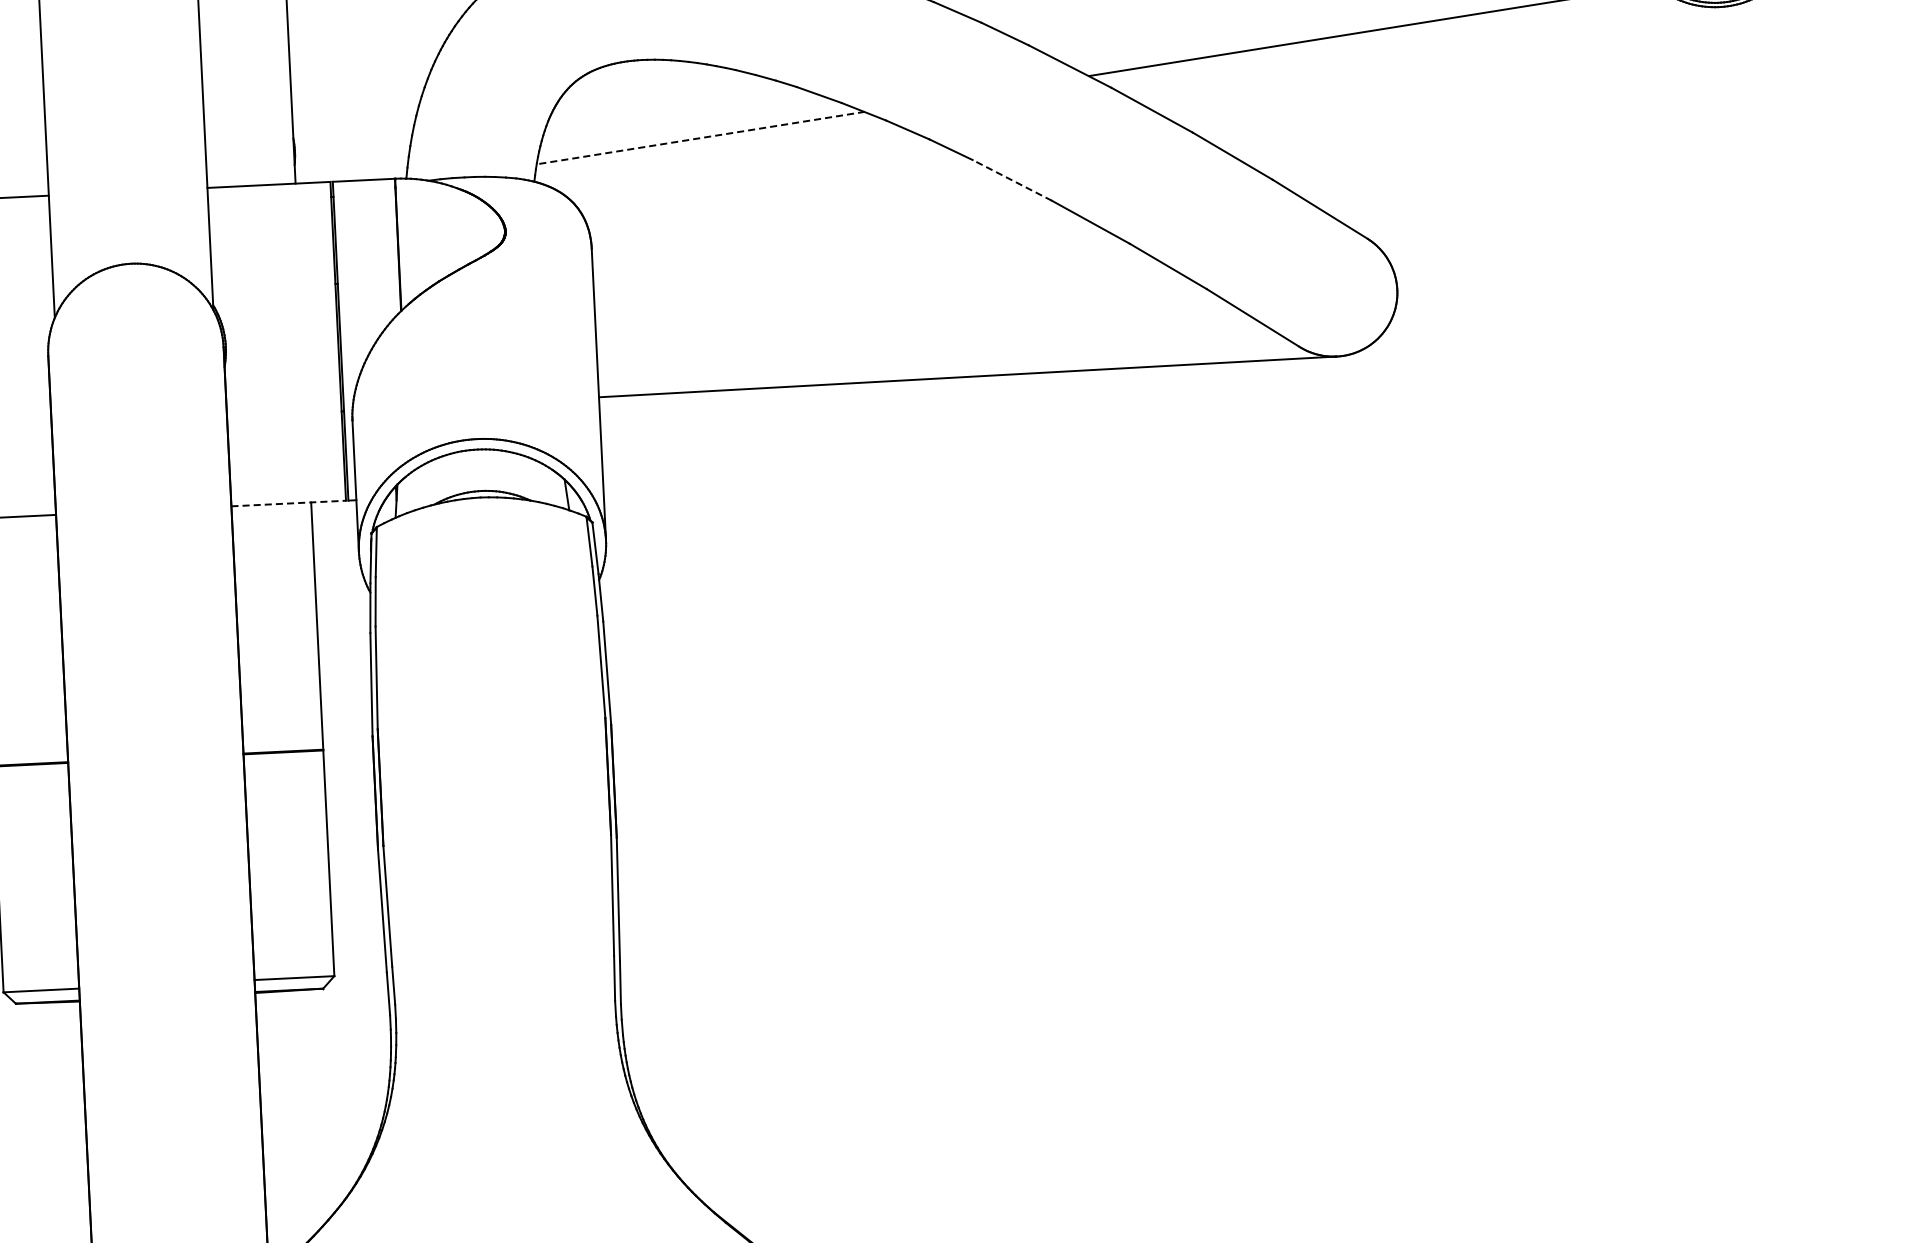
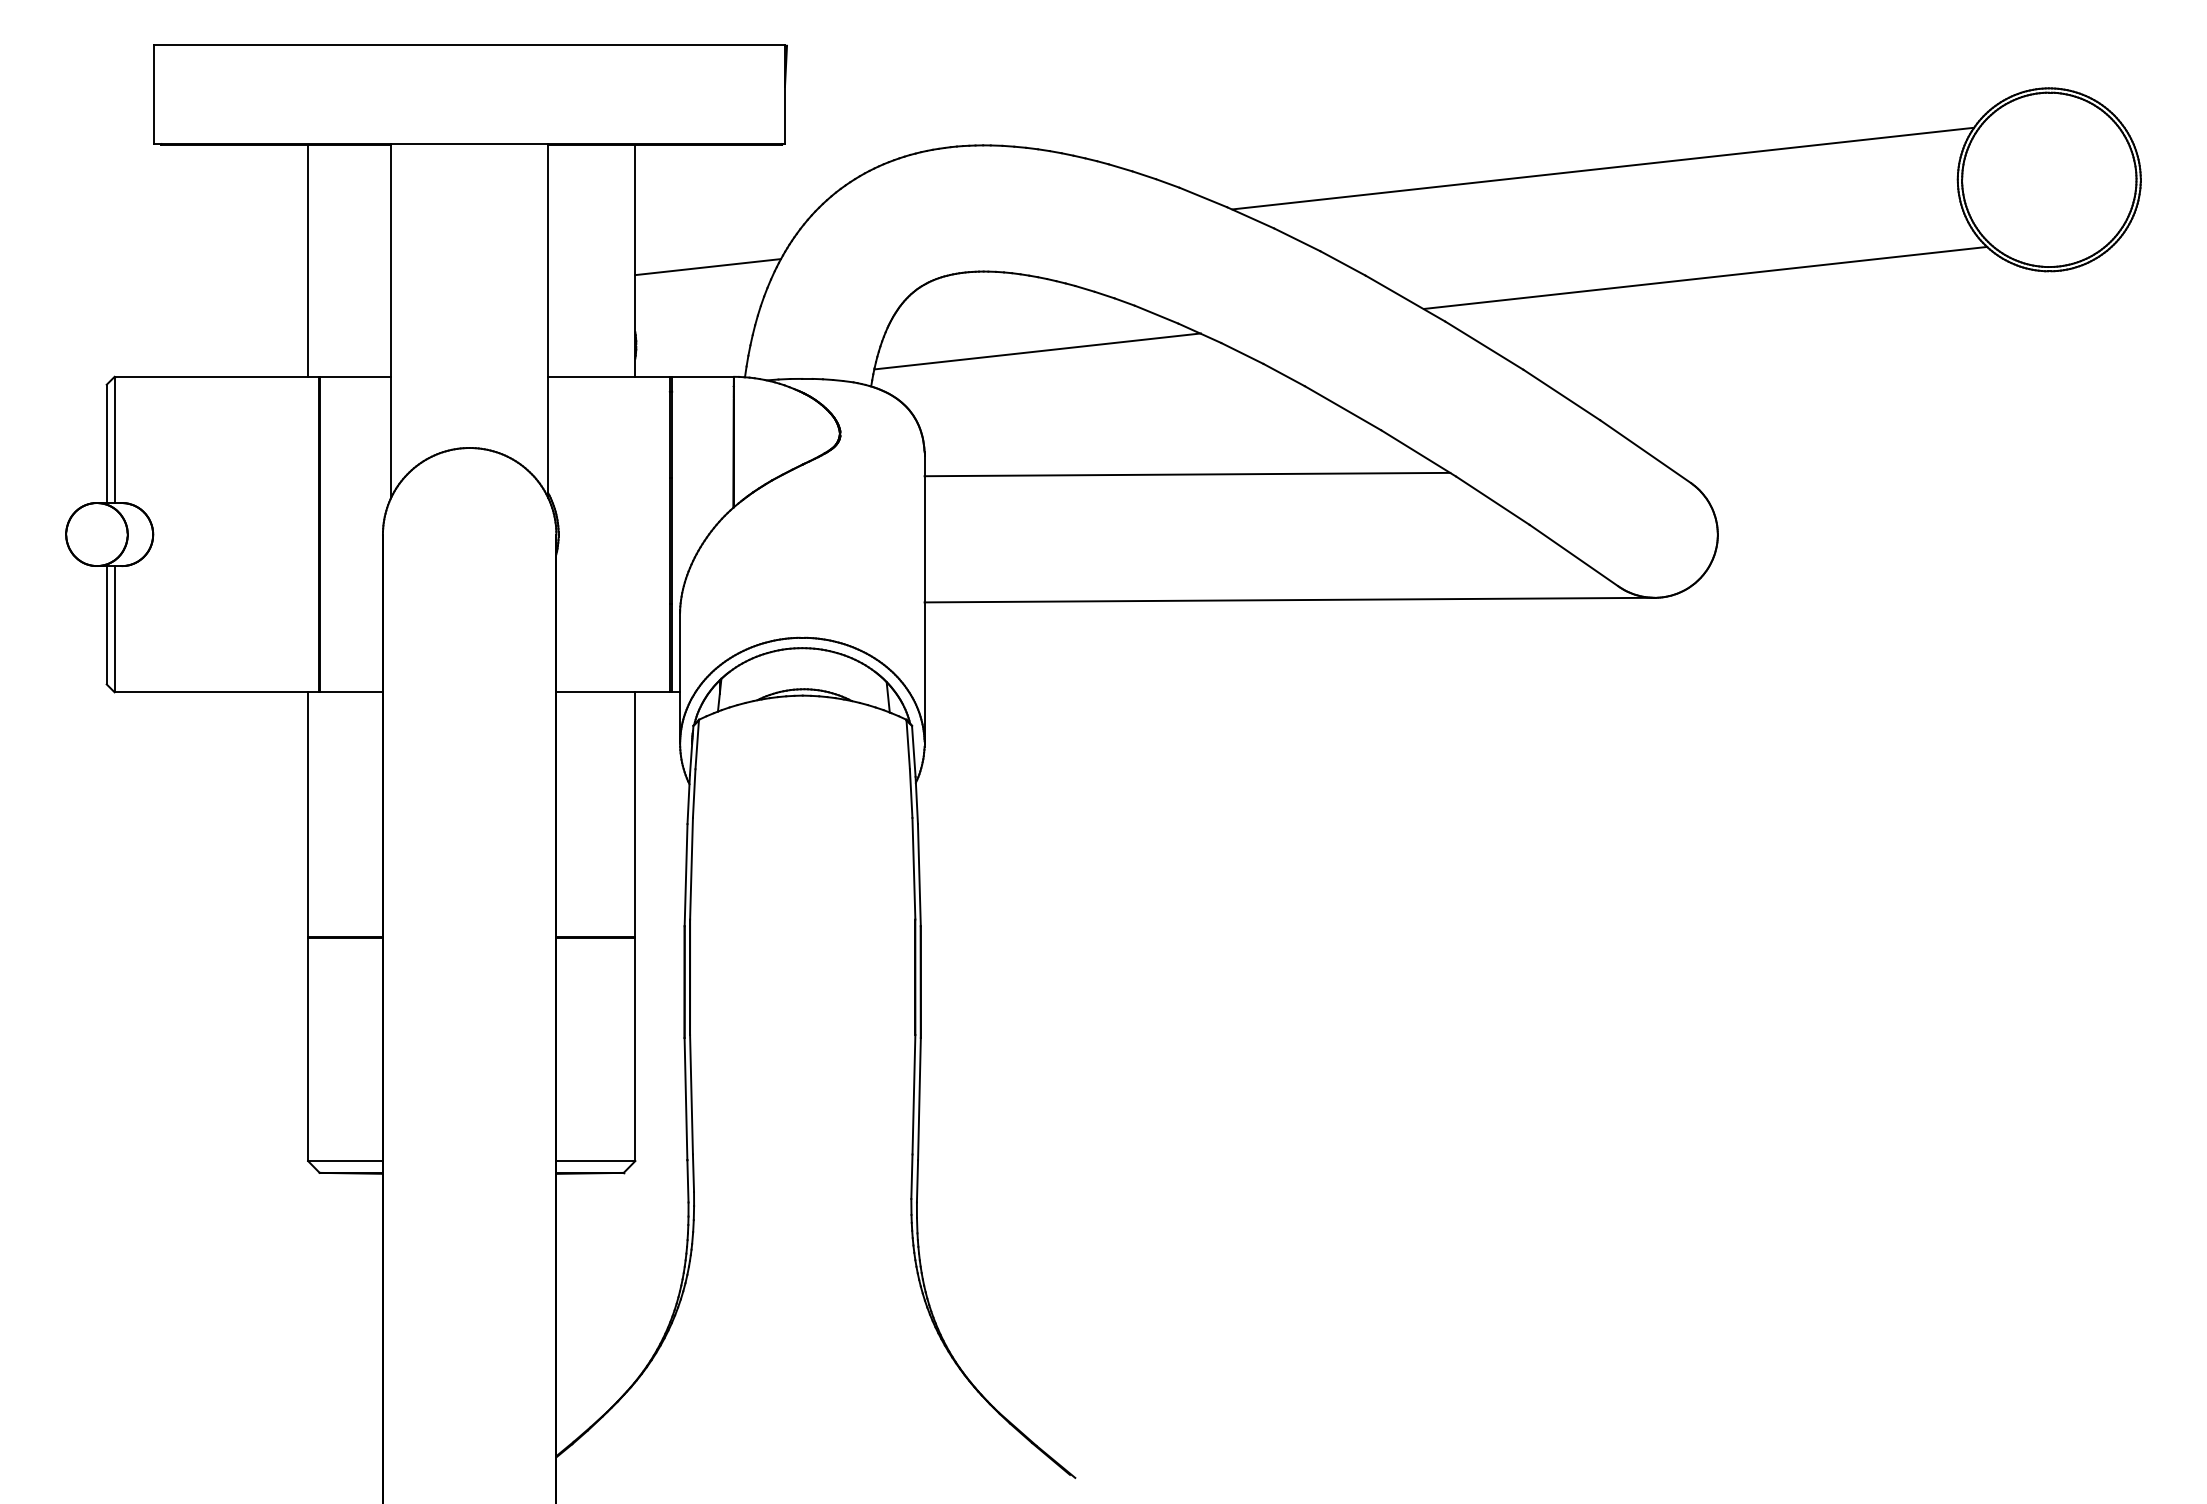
line: (363, 69) -> (707, 267), added
line: (700, 138) -> (1037, 351), dashed -> solid
line: (1011, 179) -> (1342, 407), dashed -> solid
line: (858, 255) -> (1187, 474), added
line: (289, 503) -> (613, 692), dashed -> solid

